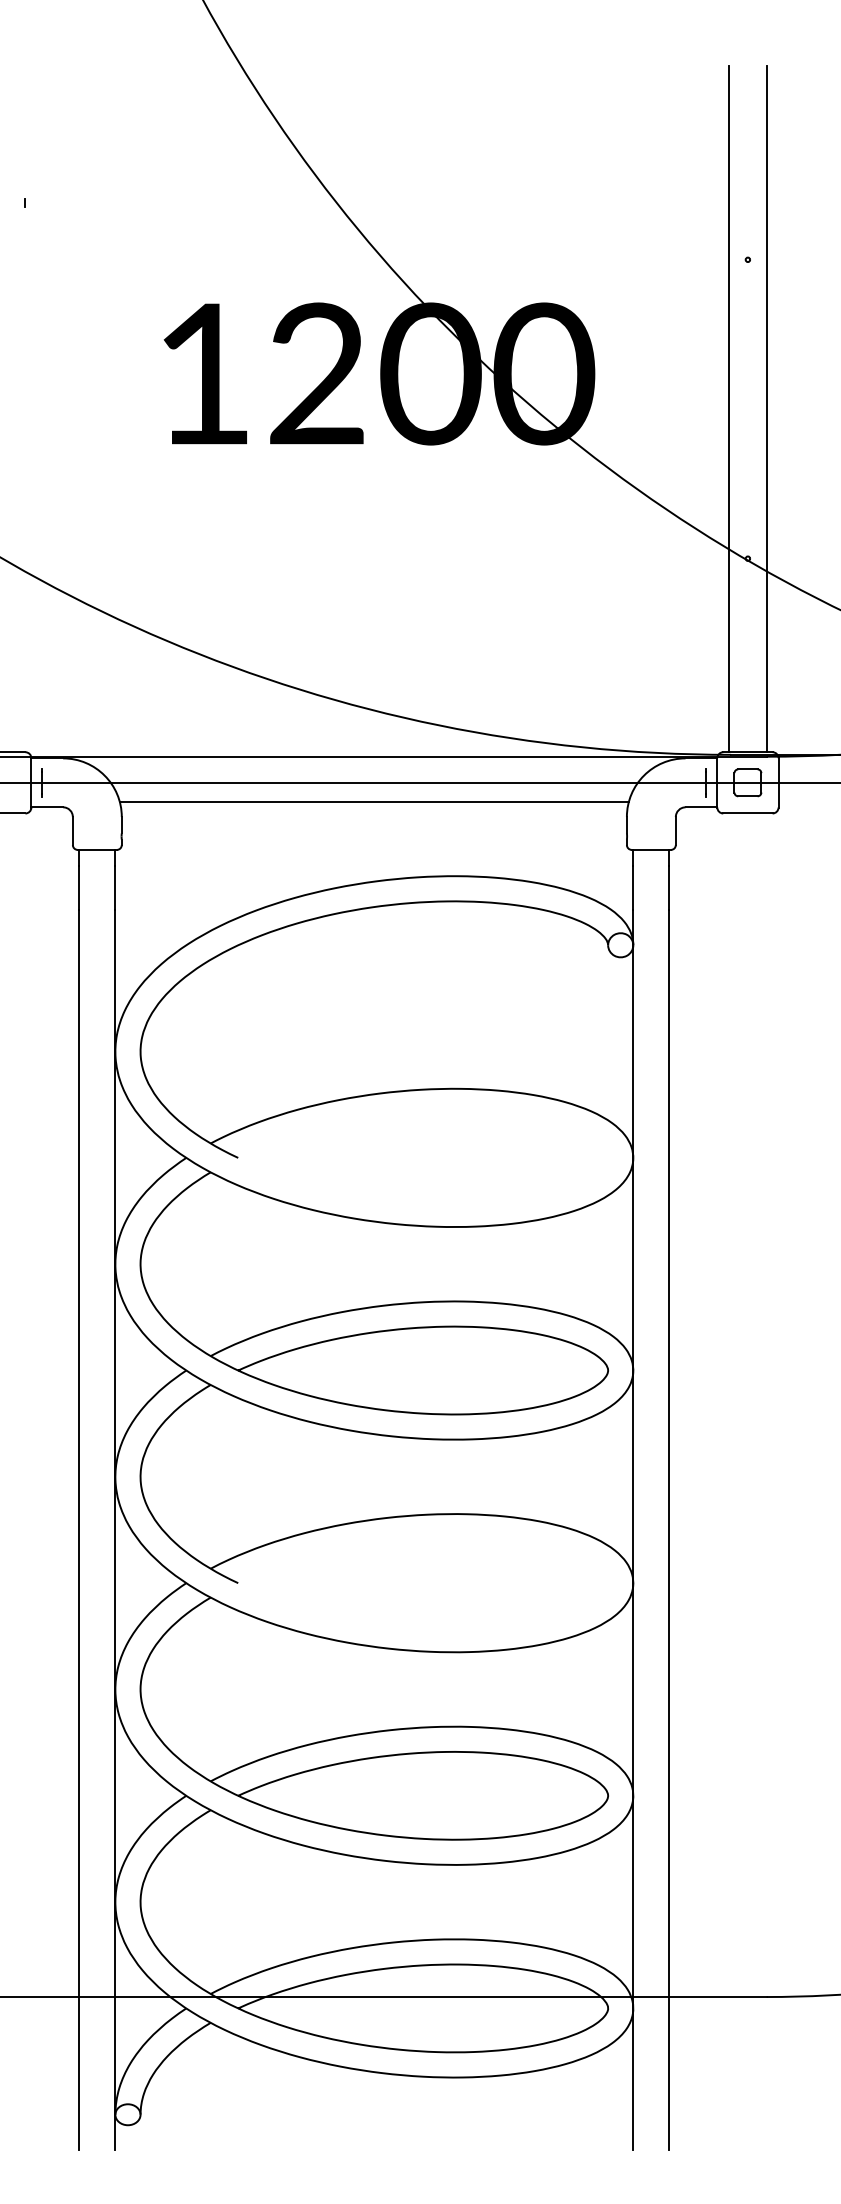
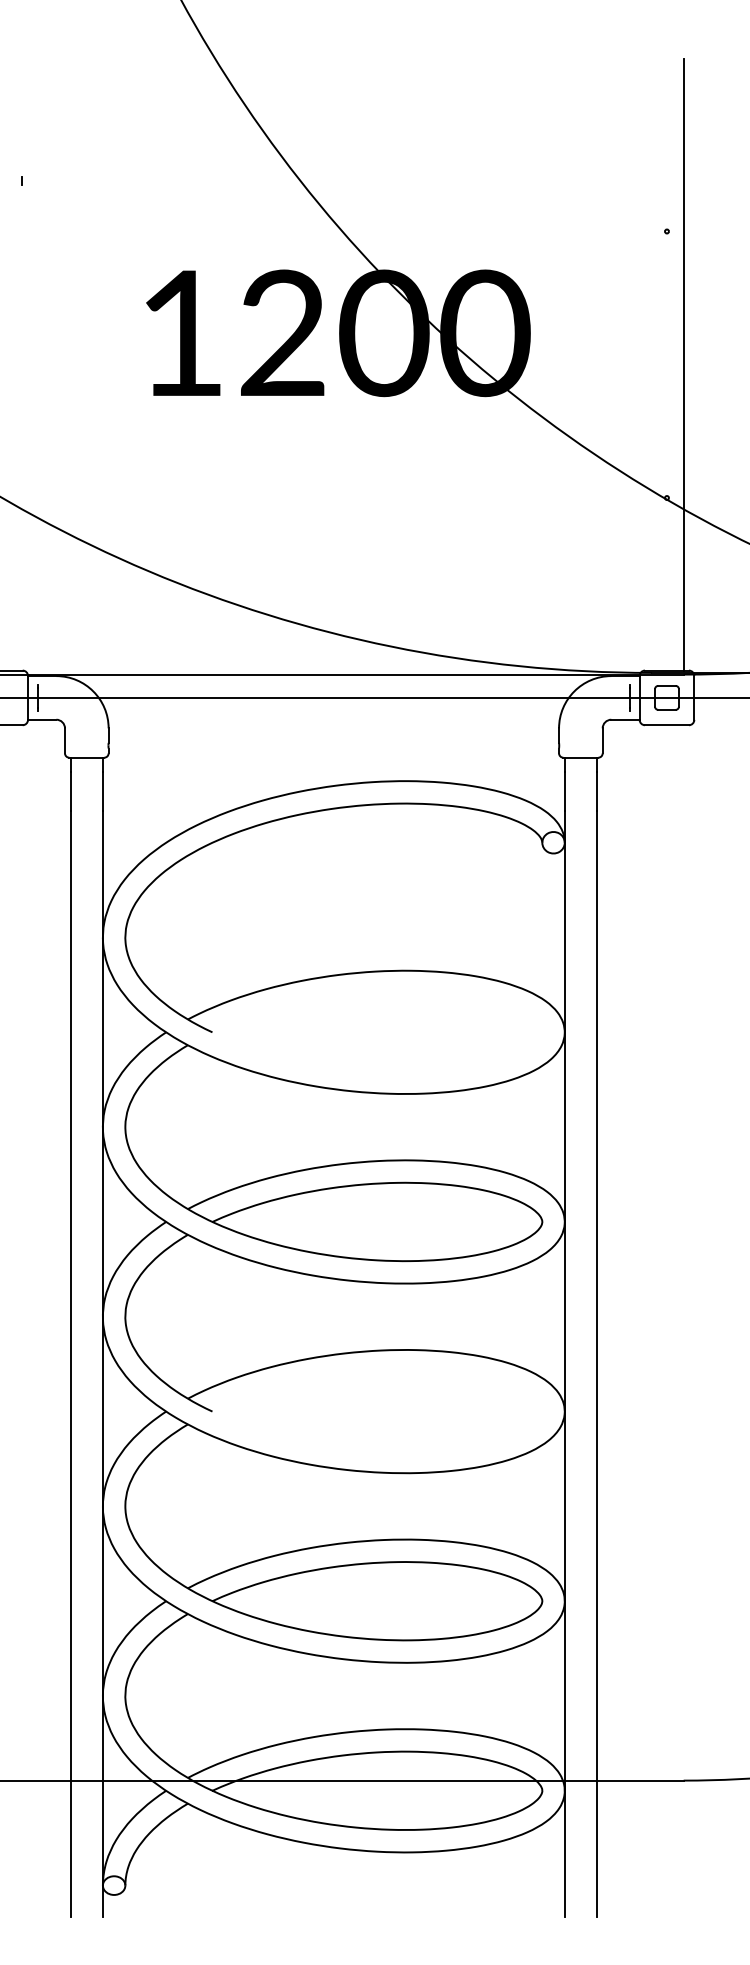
line: (729, 408) -> (650, 364), removed
line: (373, 801) -> (333, 714), removed

